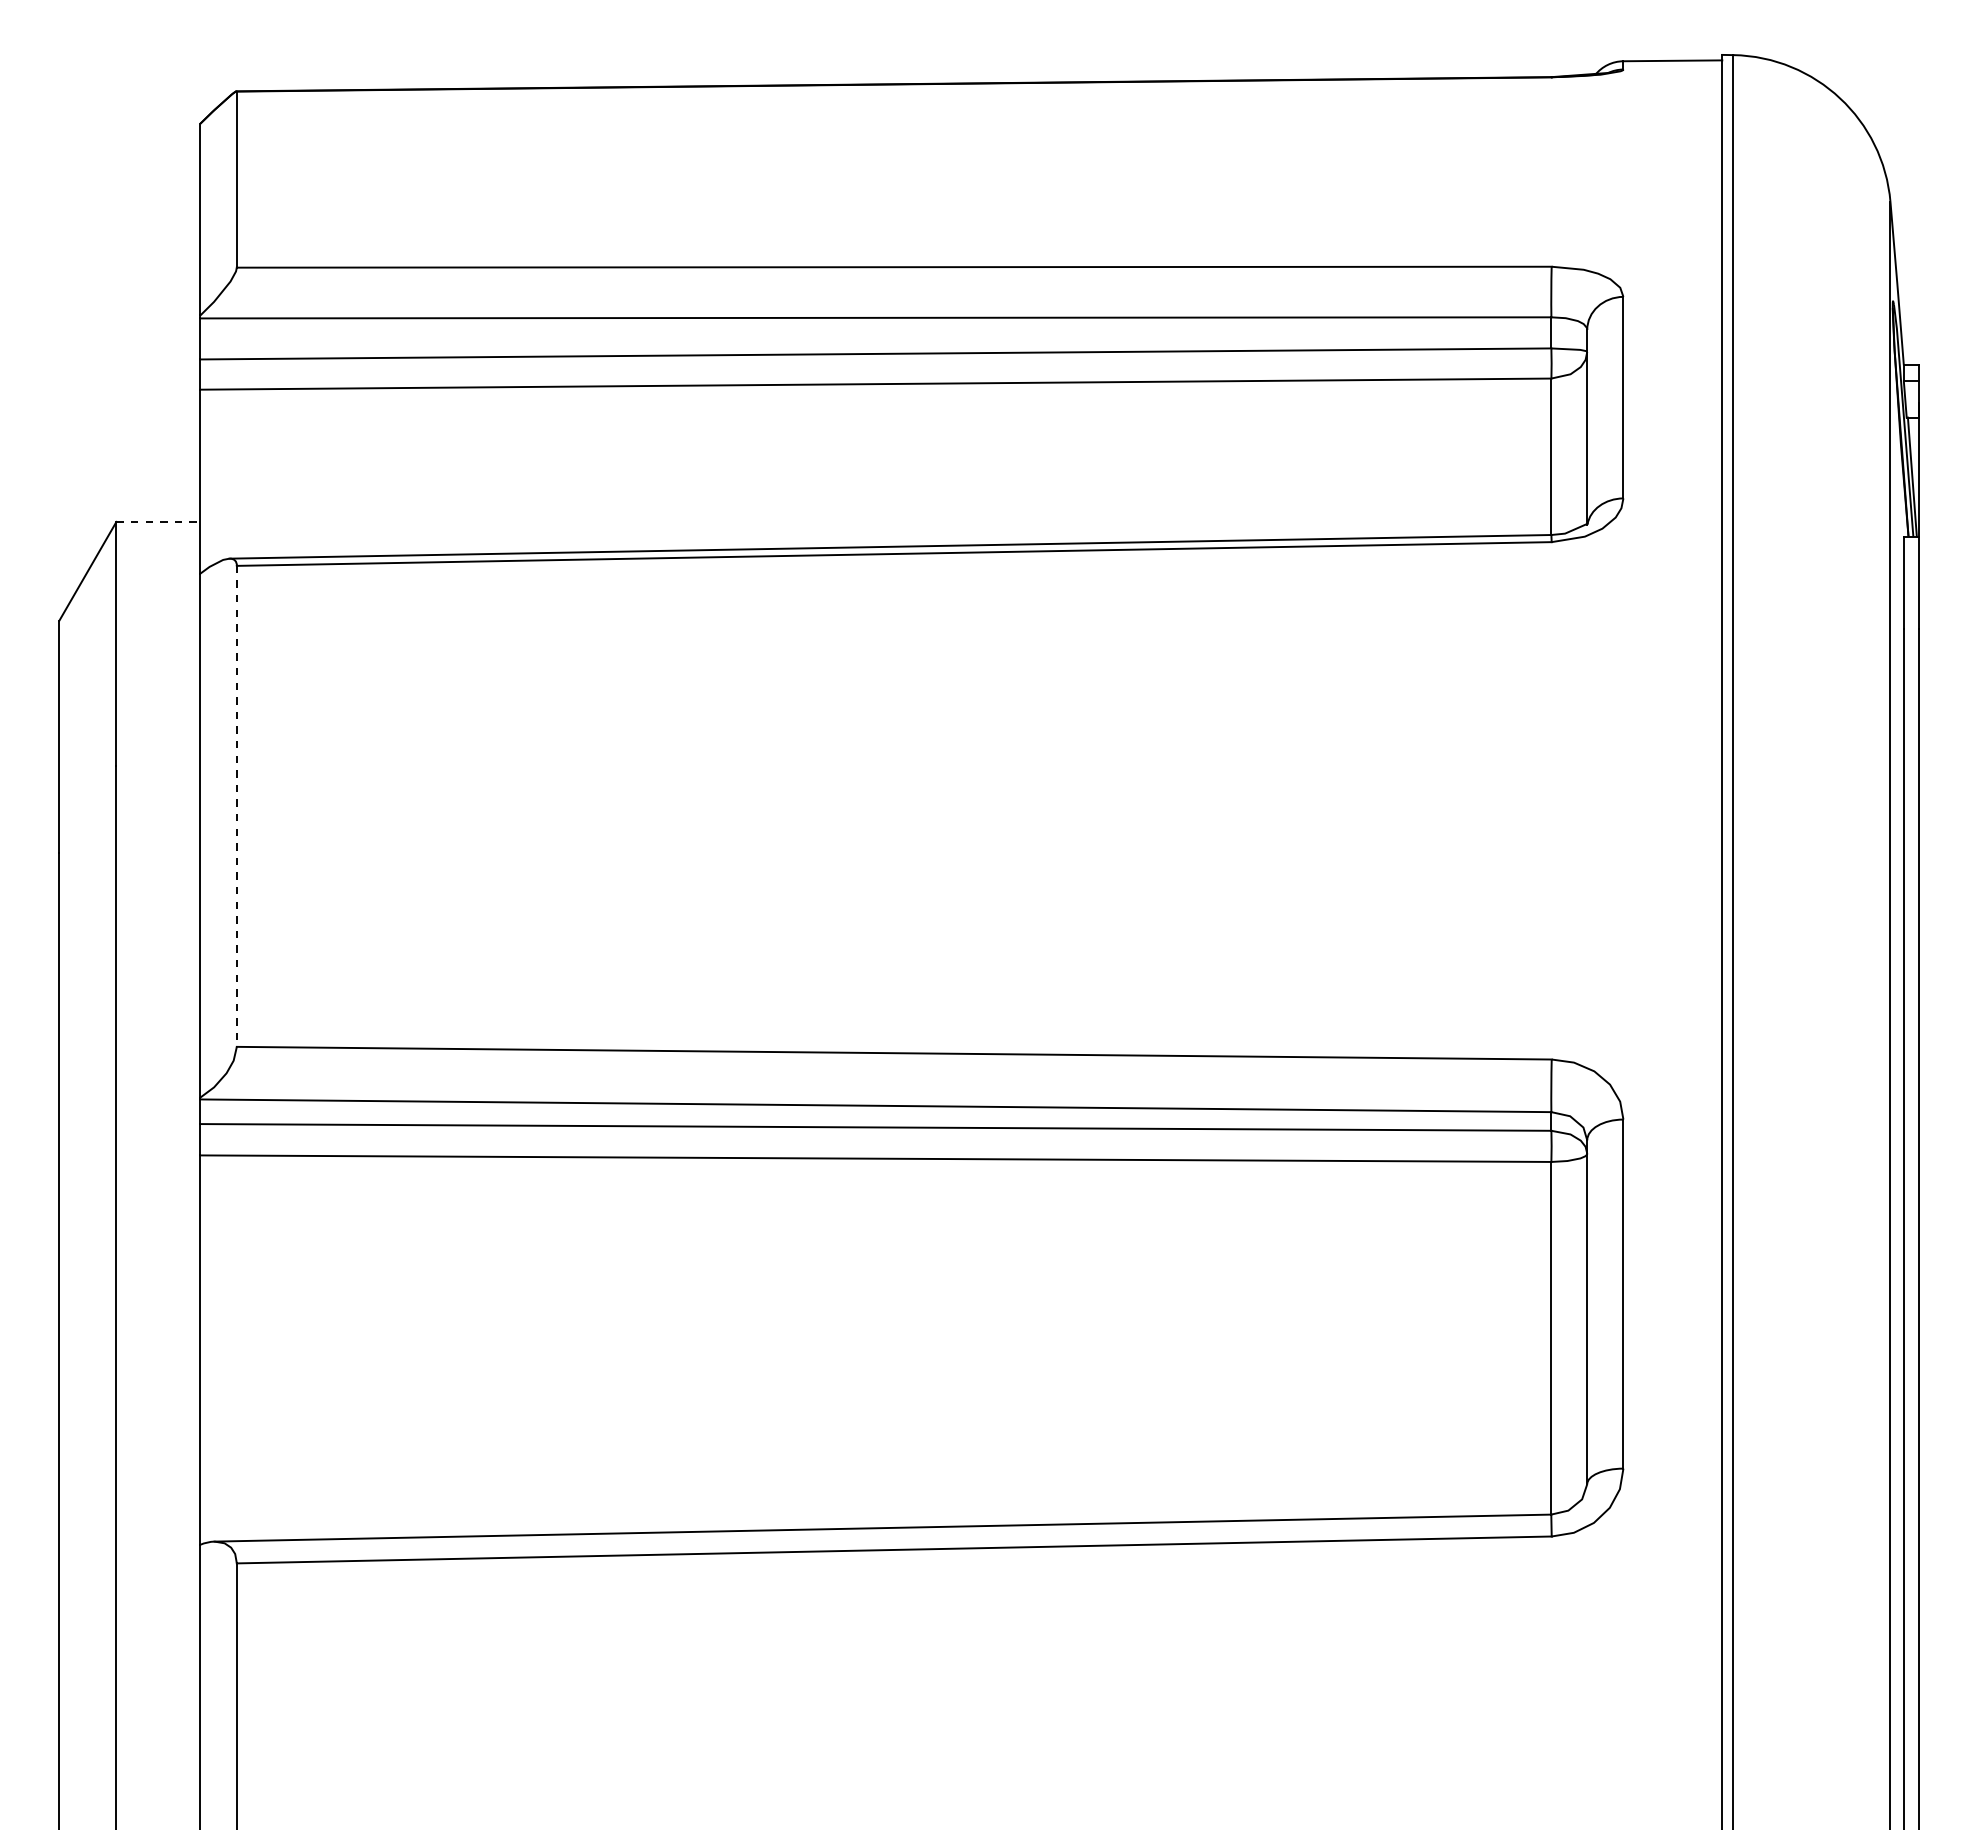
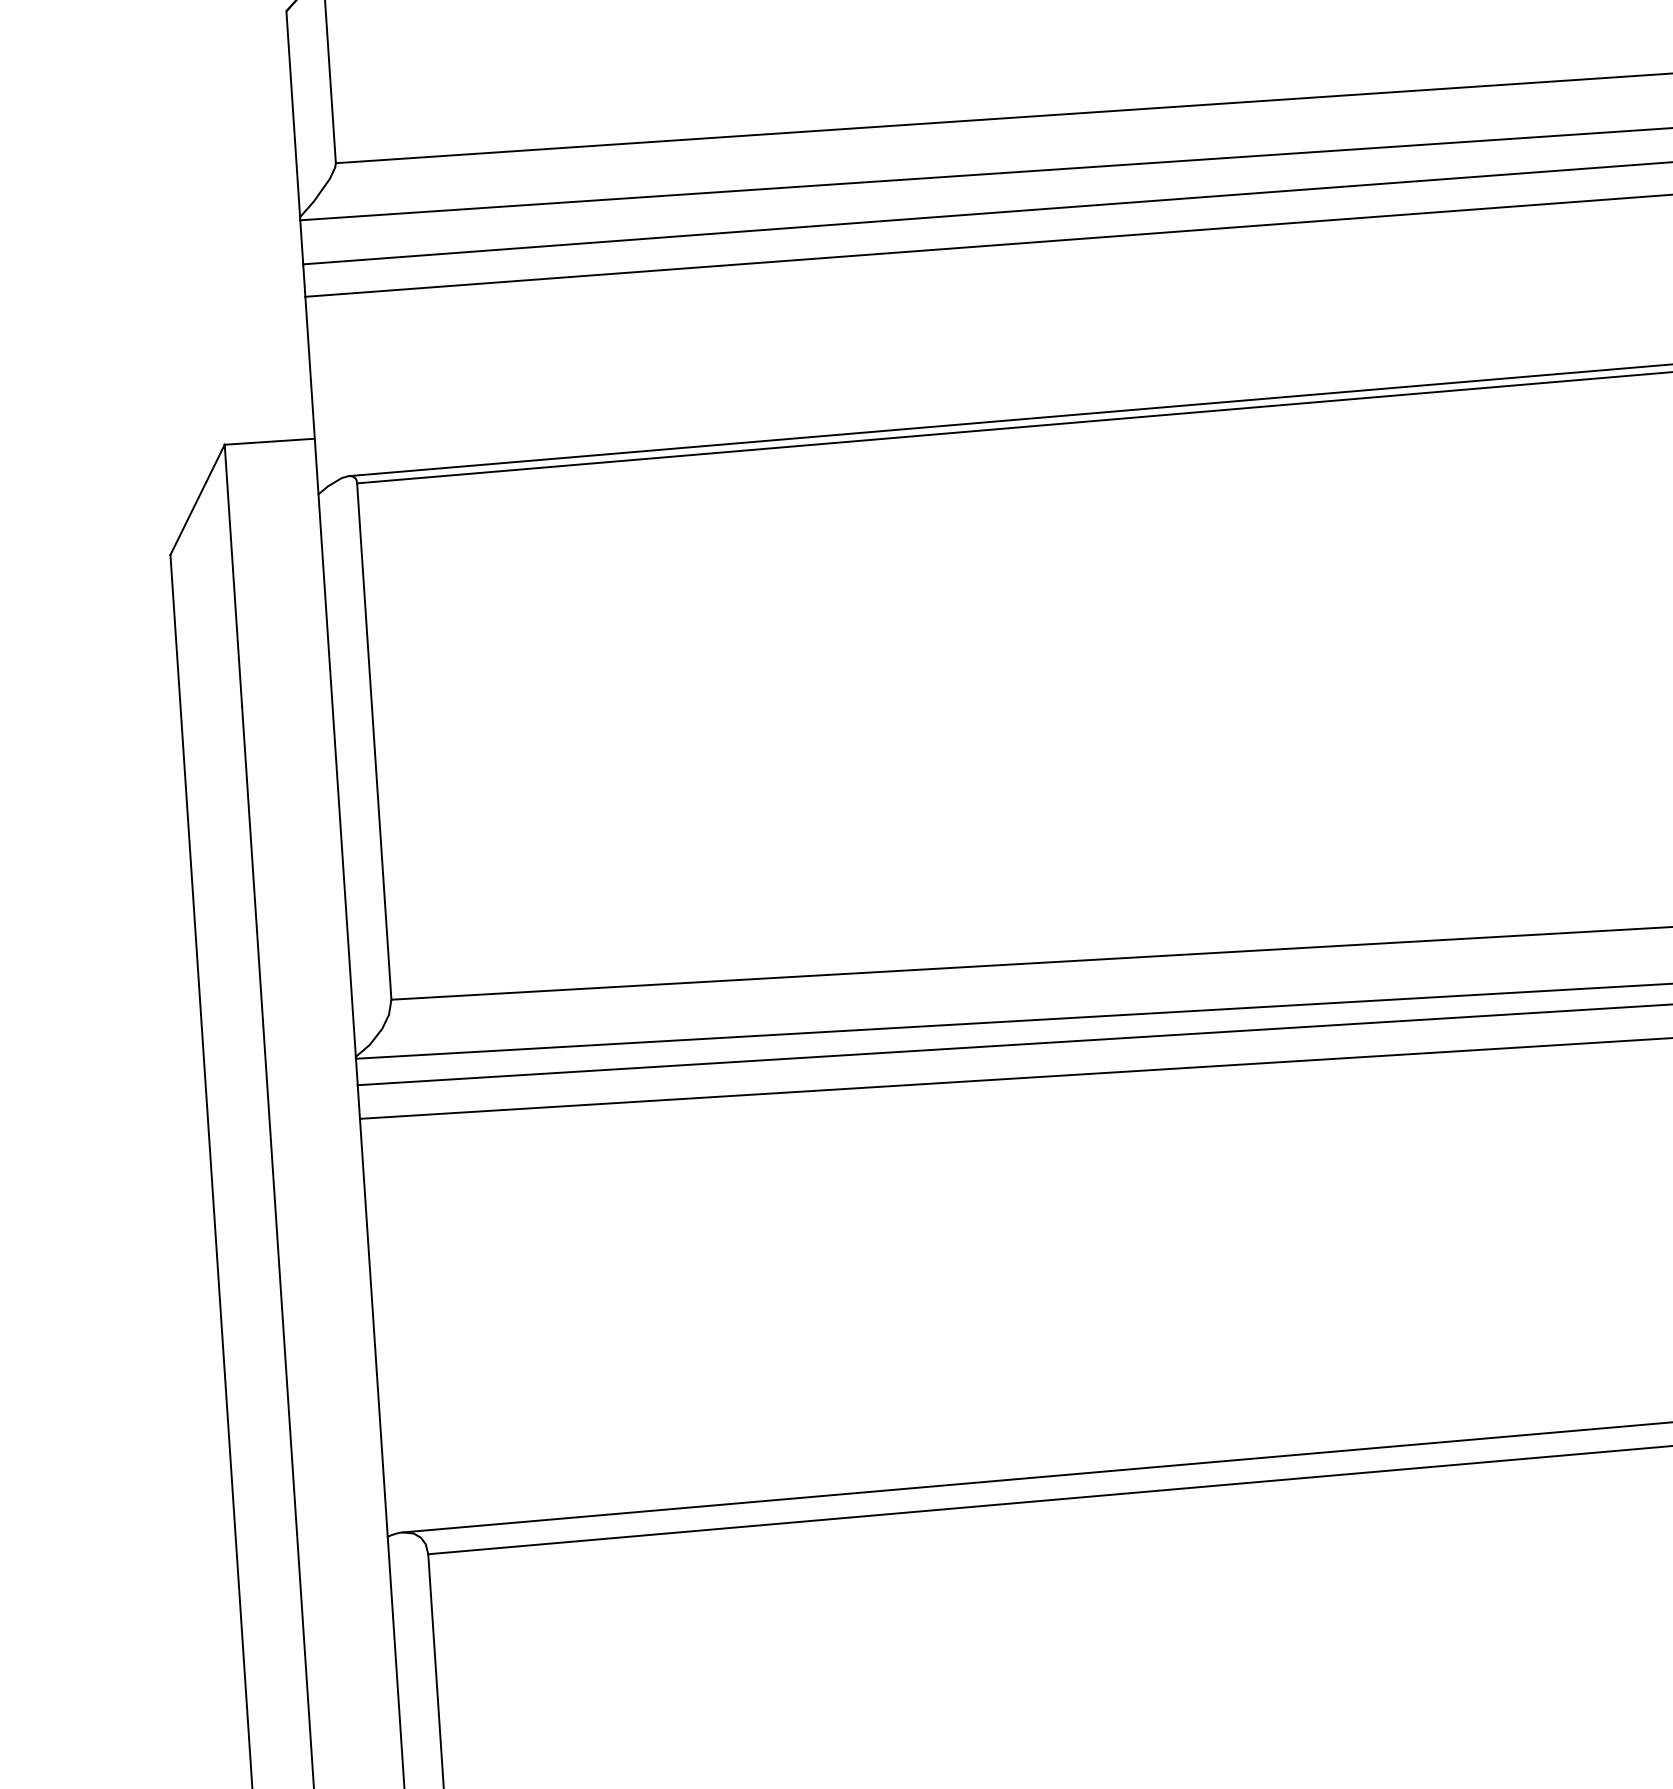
line: (158, 521) -> (269, 441), dashed -> solid
line: (236, 806) -> (373, 741), dashed -> solid

